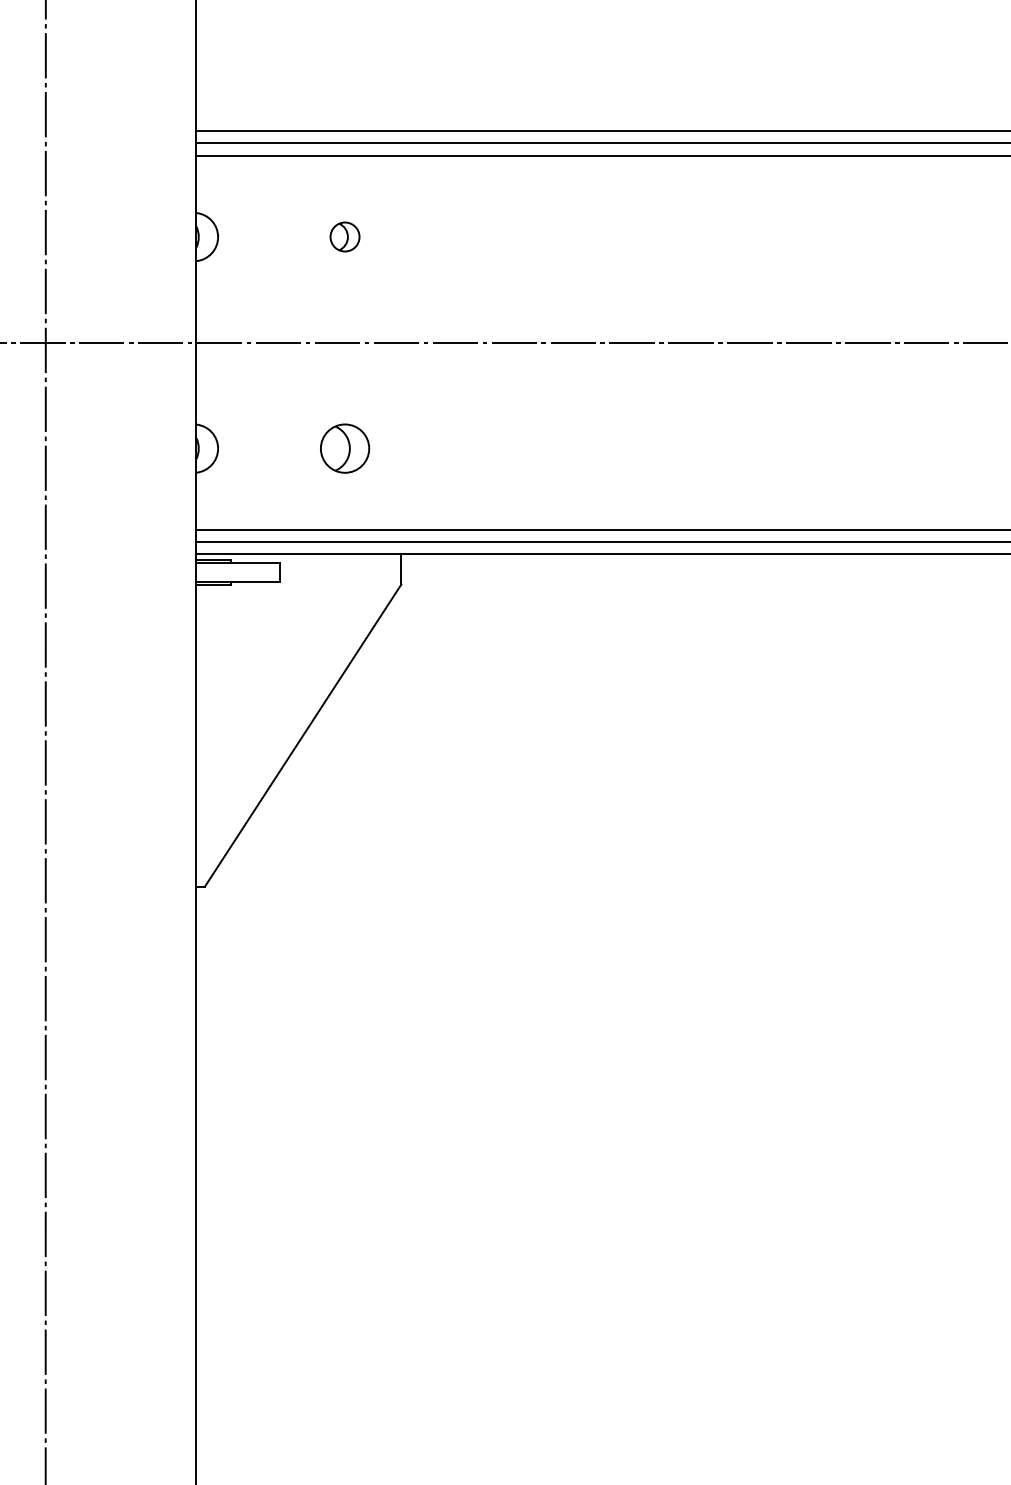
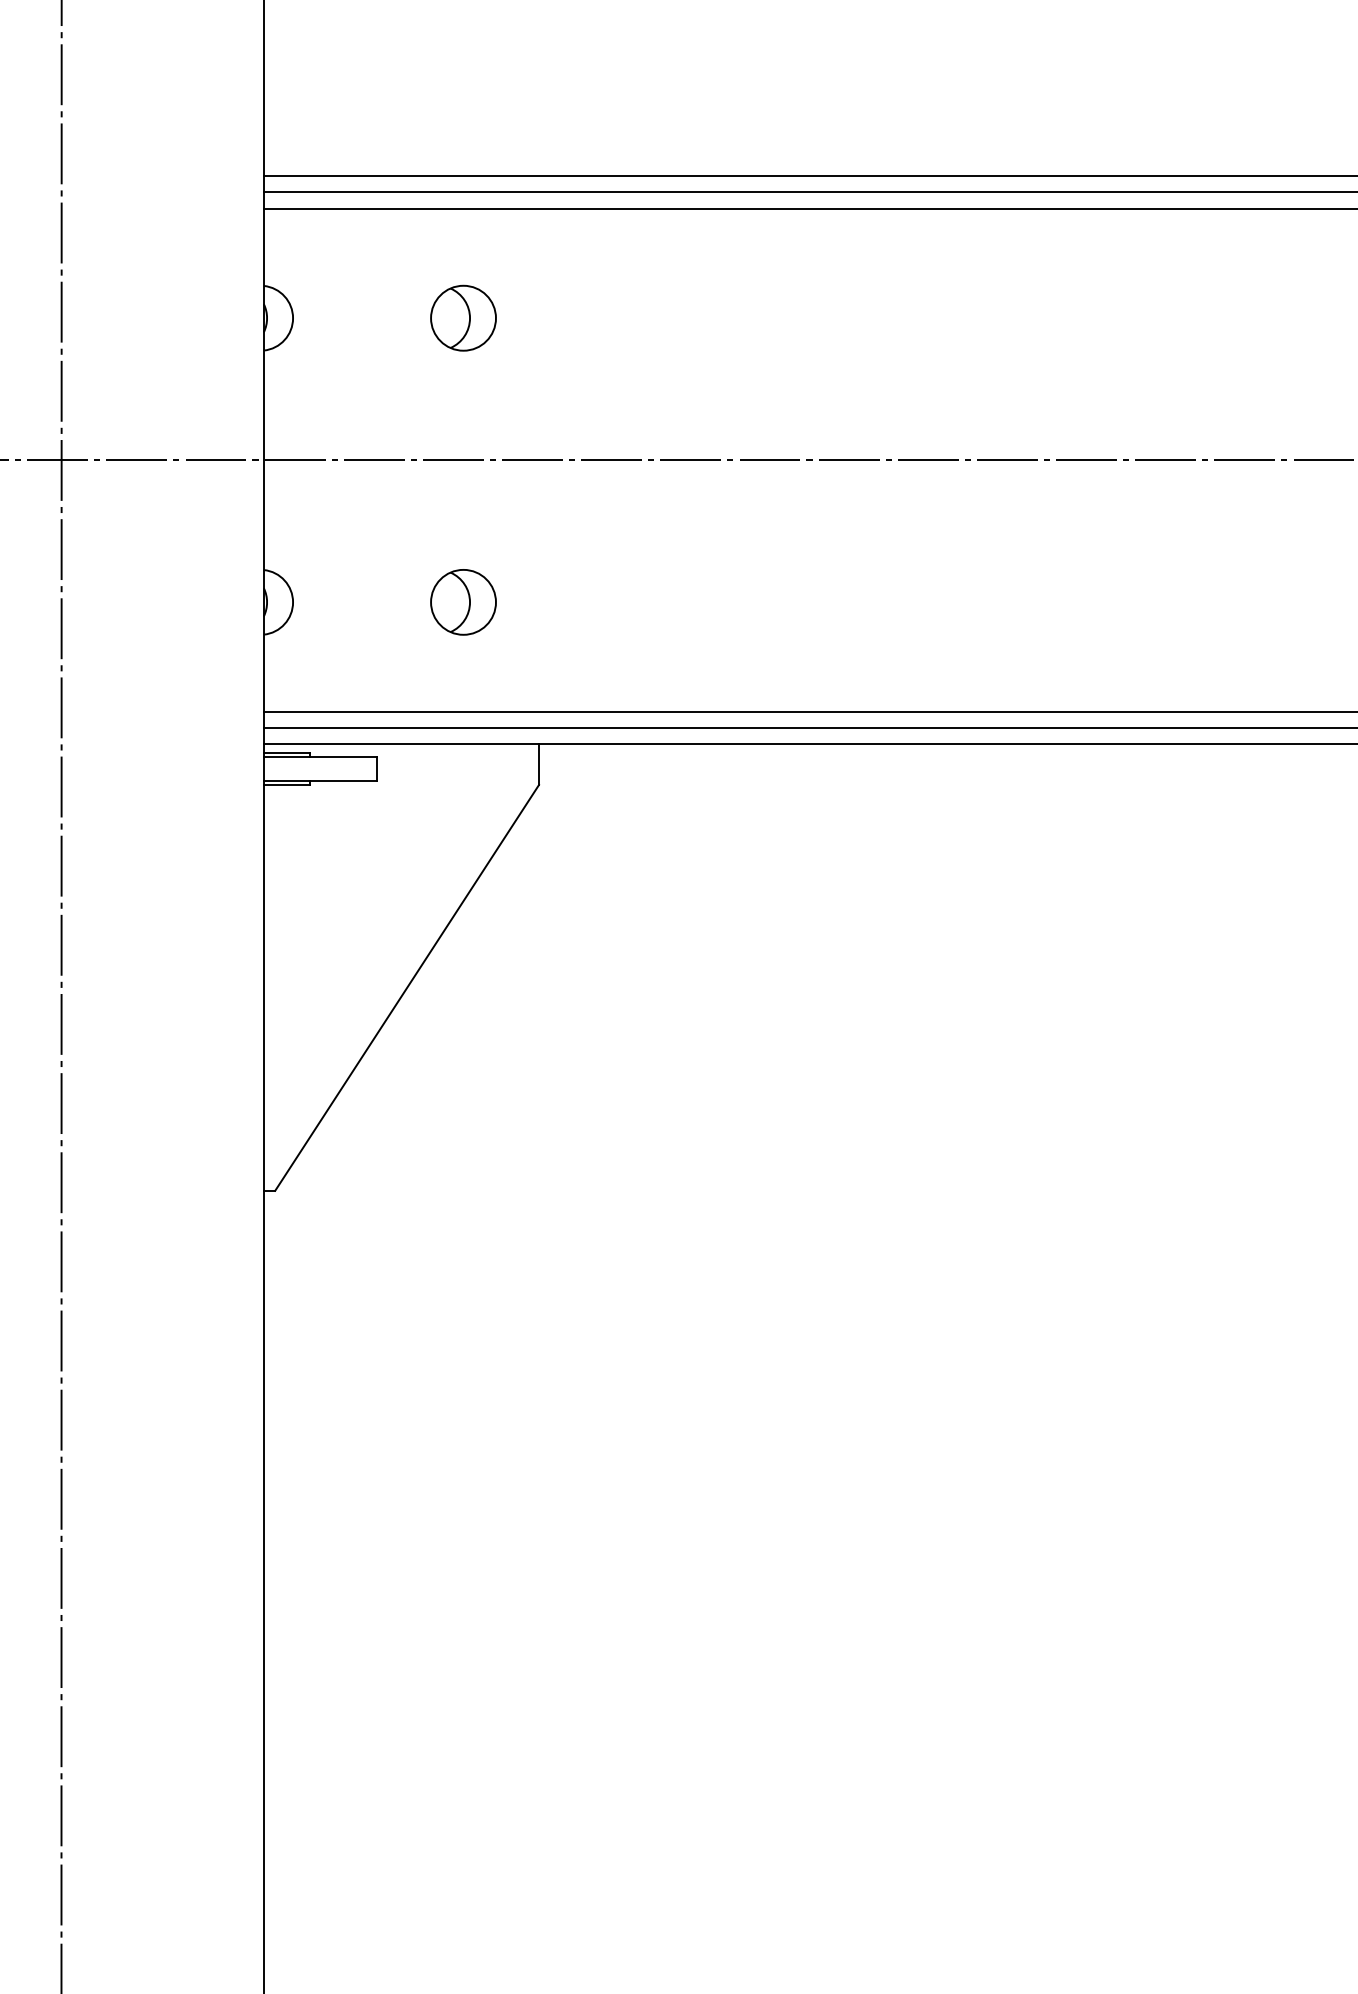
part: (345, 236) -> (463, 317), size x1.67

